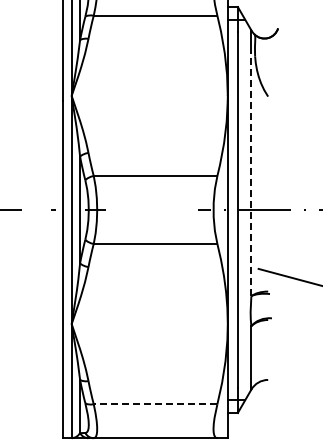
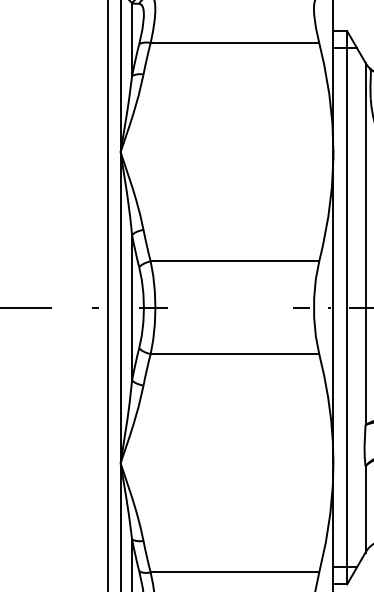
line: (251, 174) -> (365, 259), dashed -> solid
line: (155, 404) -> (234, 572), dashed -> solid

